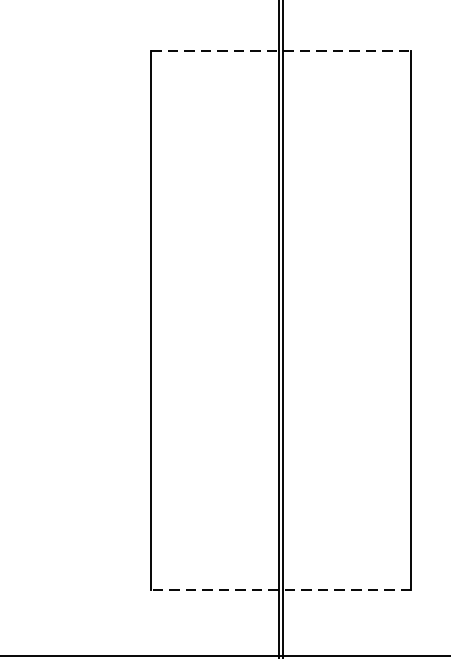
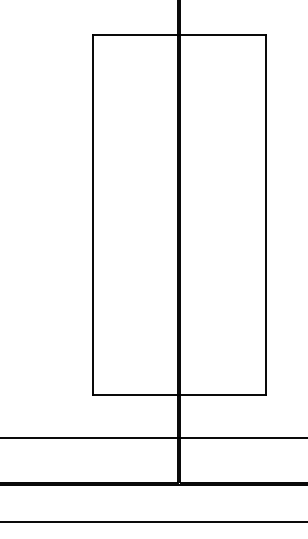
line: (281, 51) -> (179, 35), dashed -> solid
line: (281, 590) -> (179, 394), dashed -> solid

